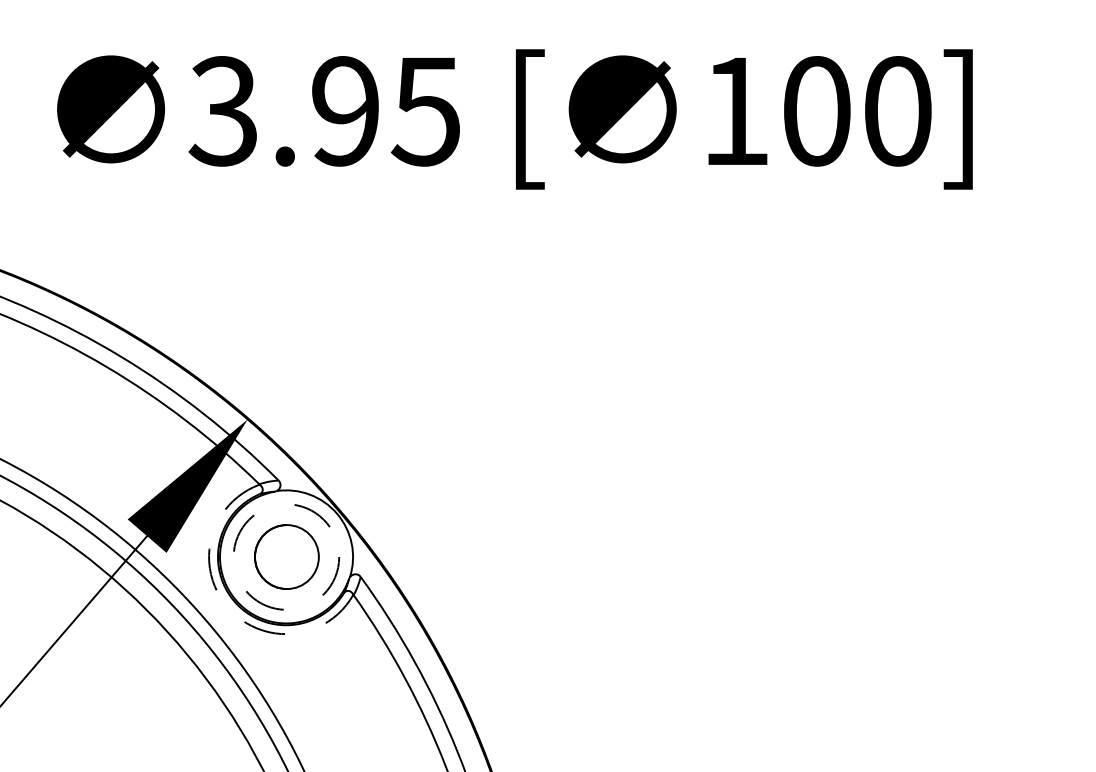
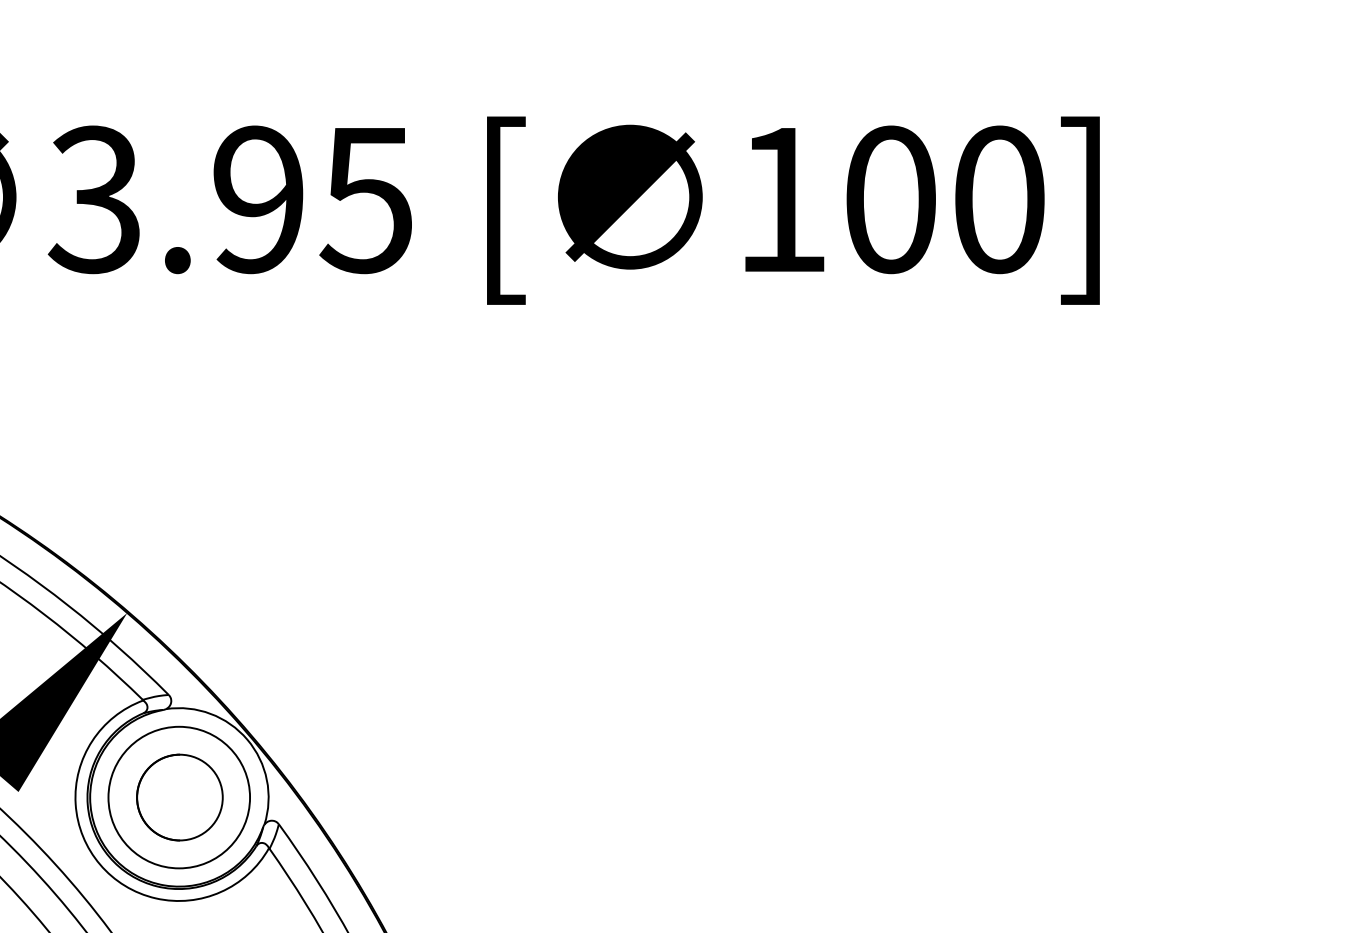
circle: (286, 556) -> (179, 796), dashed -> solid
arc: (227, 607) -> (100, 865), dashed -> solid

